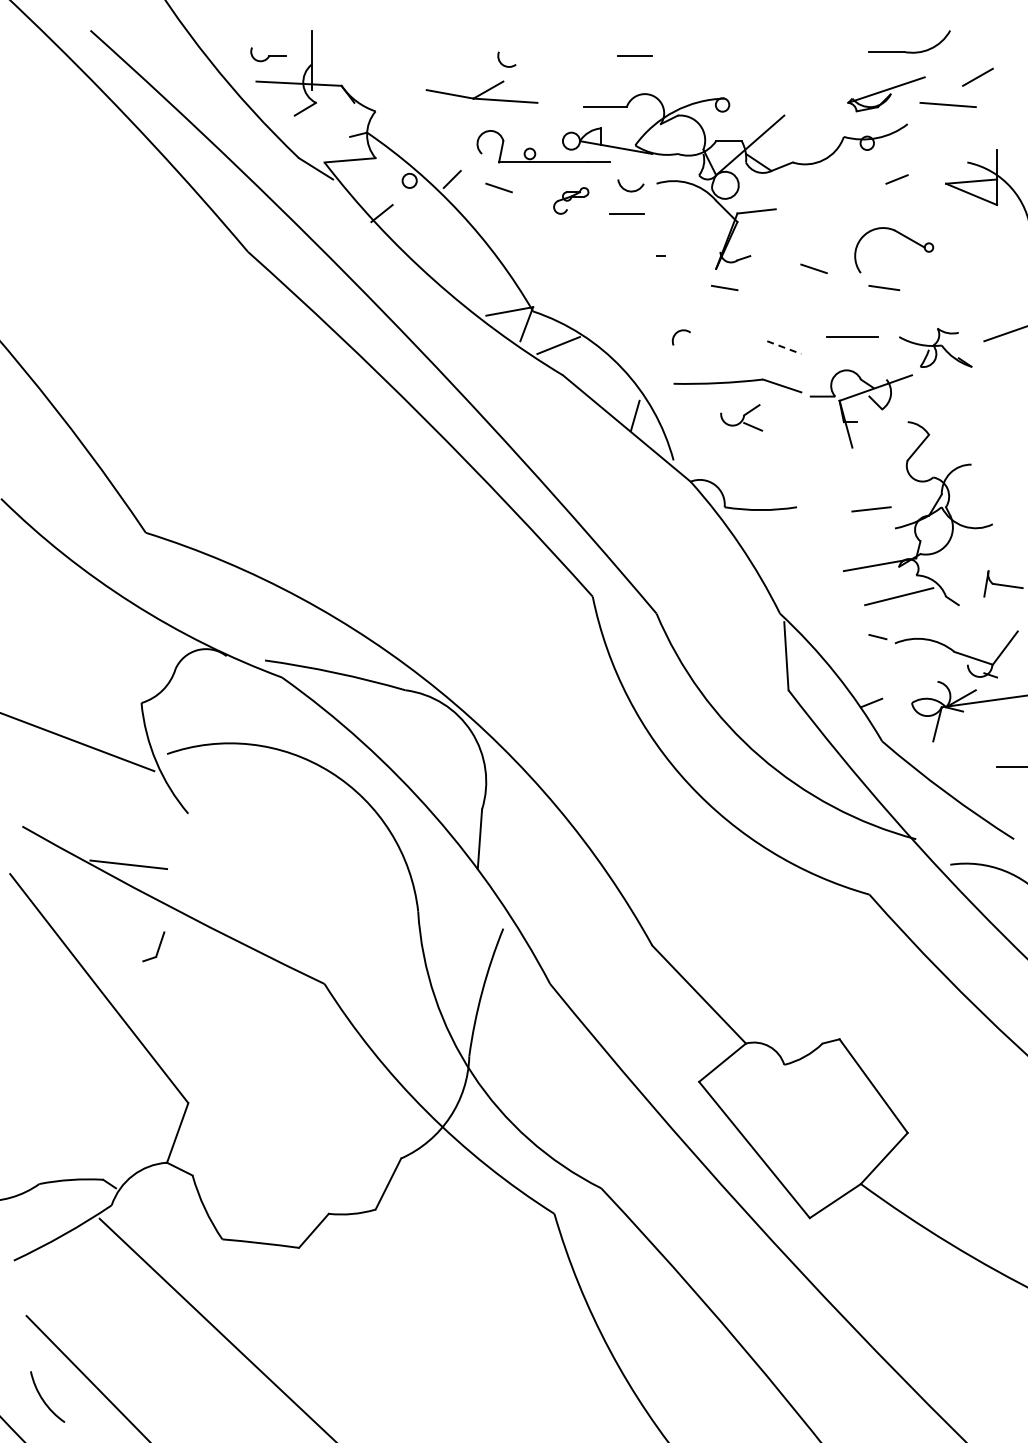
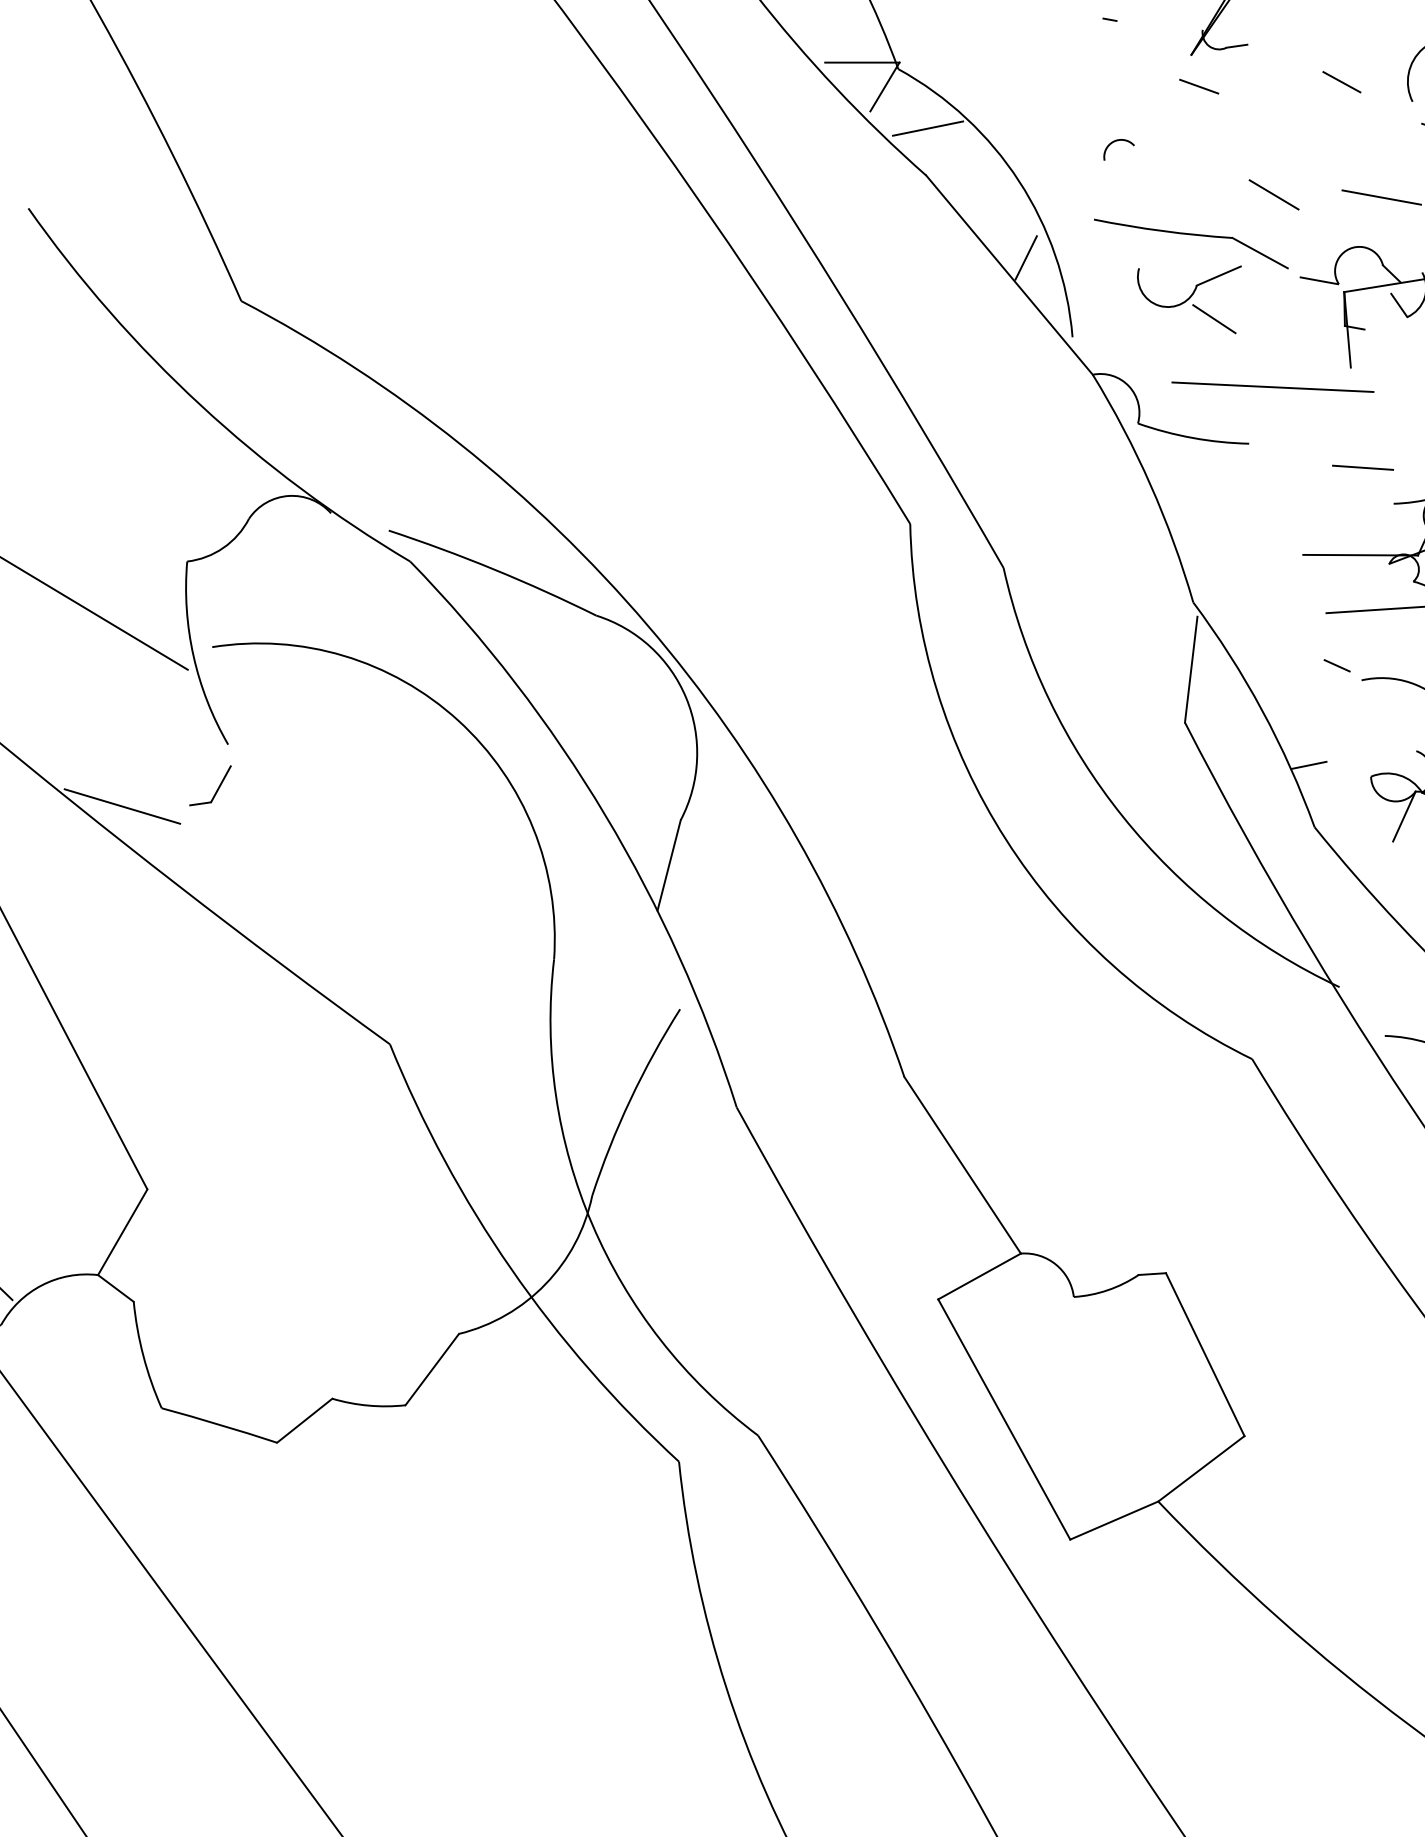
line: (784, 347) -> (1274, 194), dashed -> solid
part: (741, 417) -> (1188, 290), size x1.67
line: (805, 468) -> (1272, 386), added
part: (153, 946) -> (209, 785), moved

